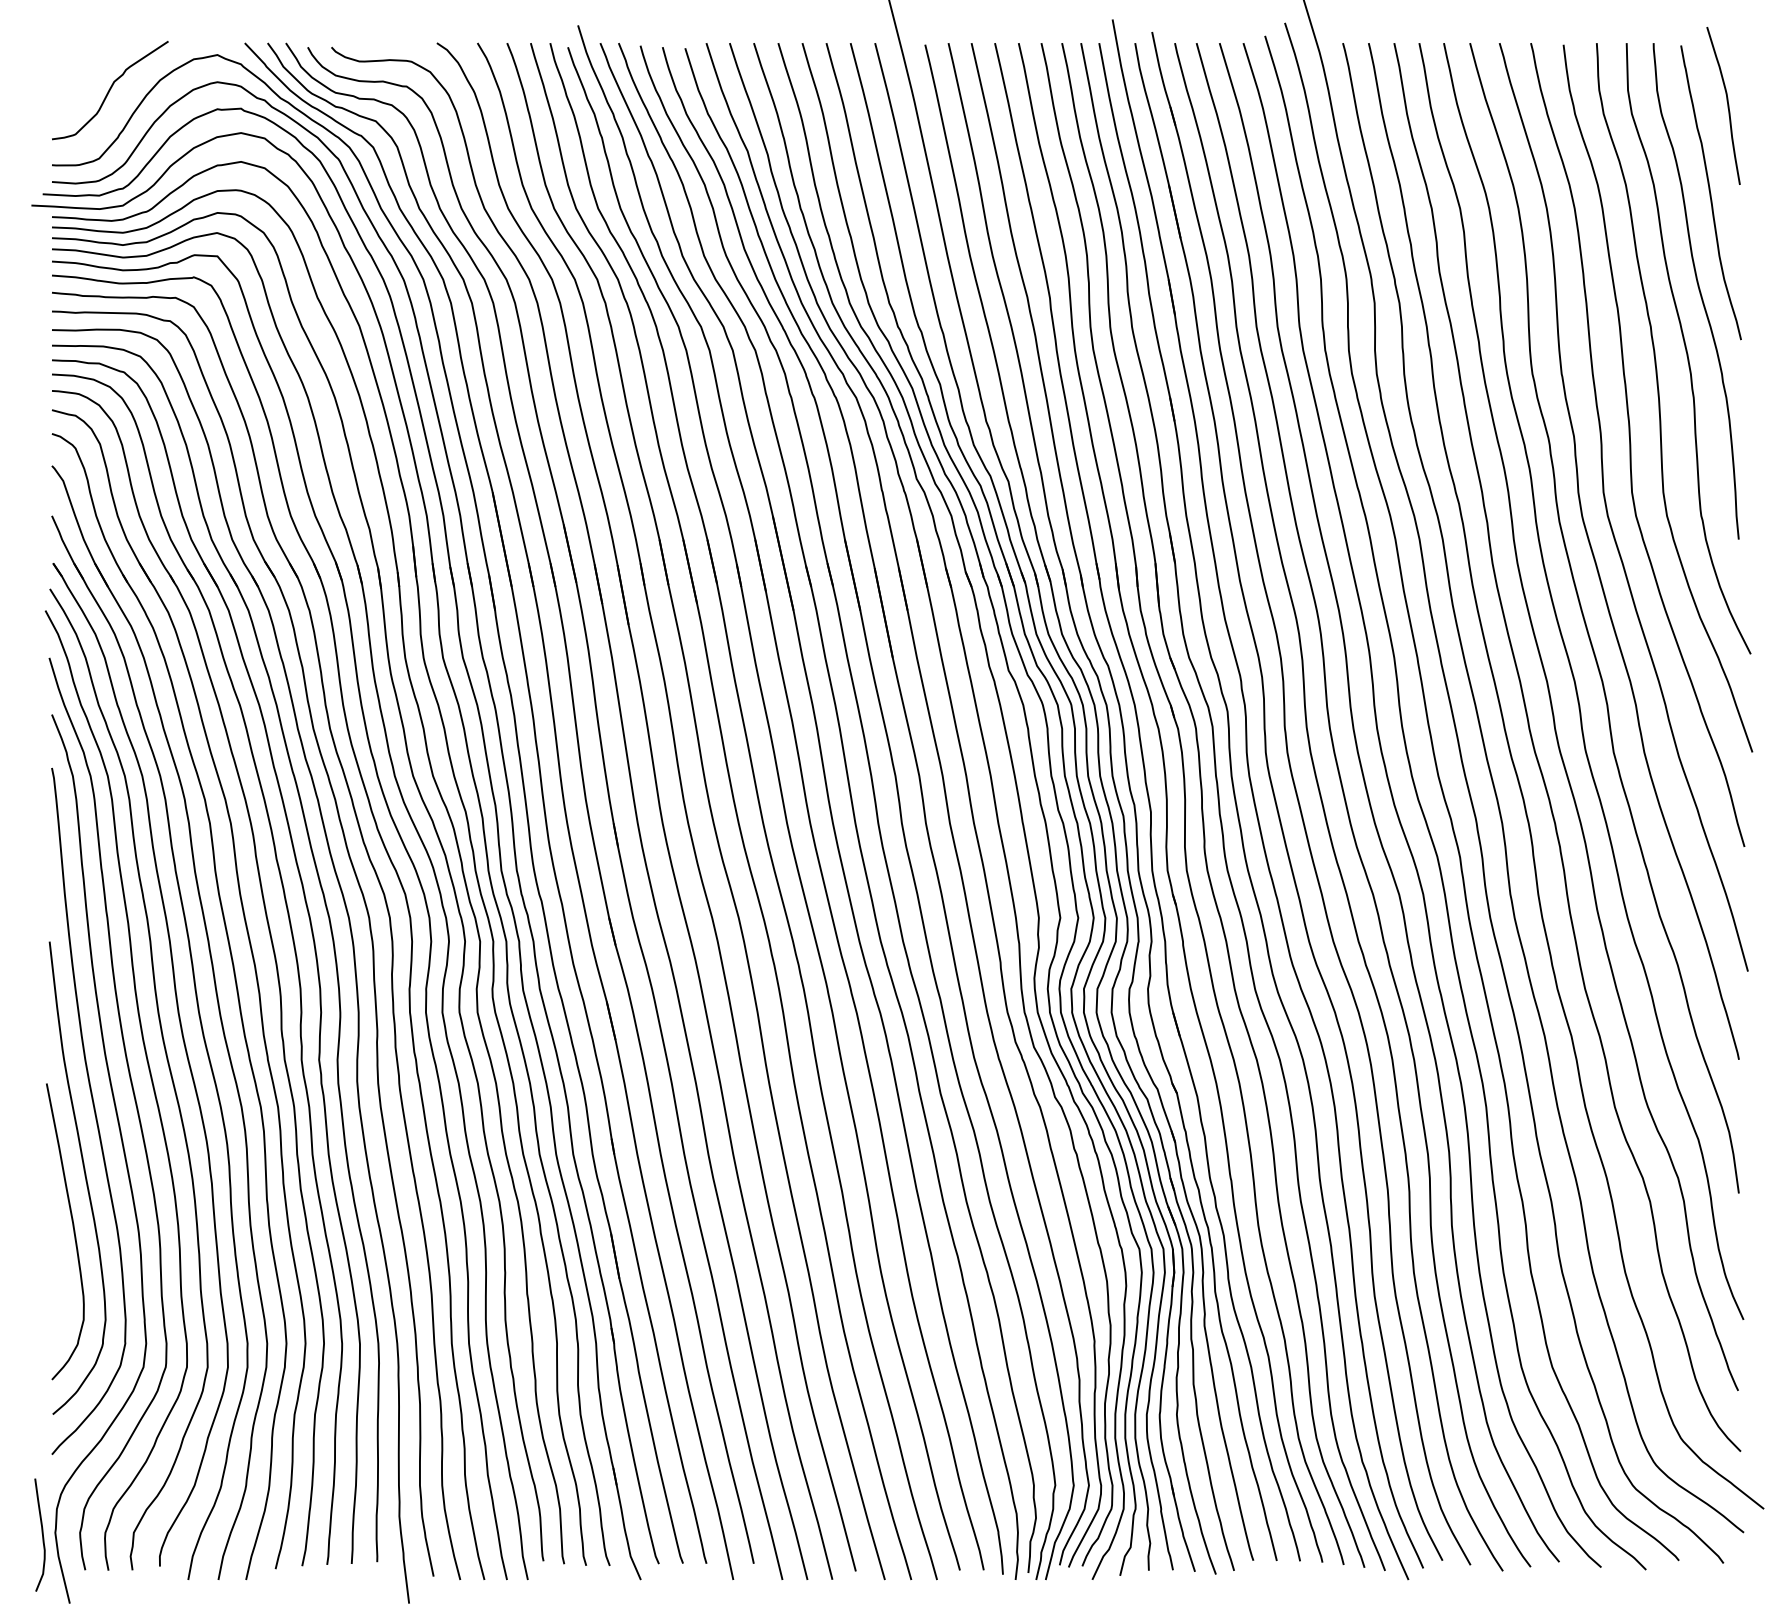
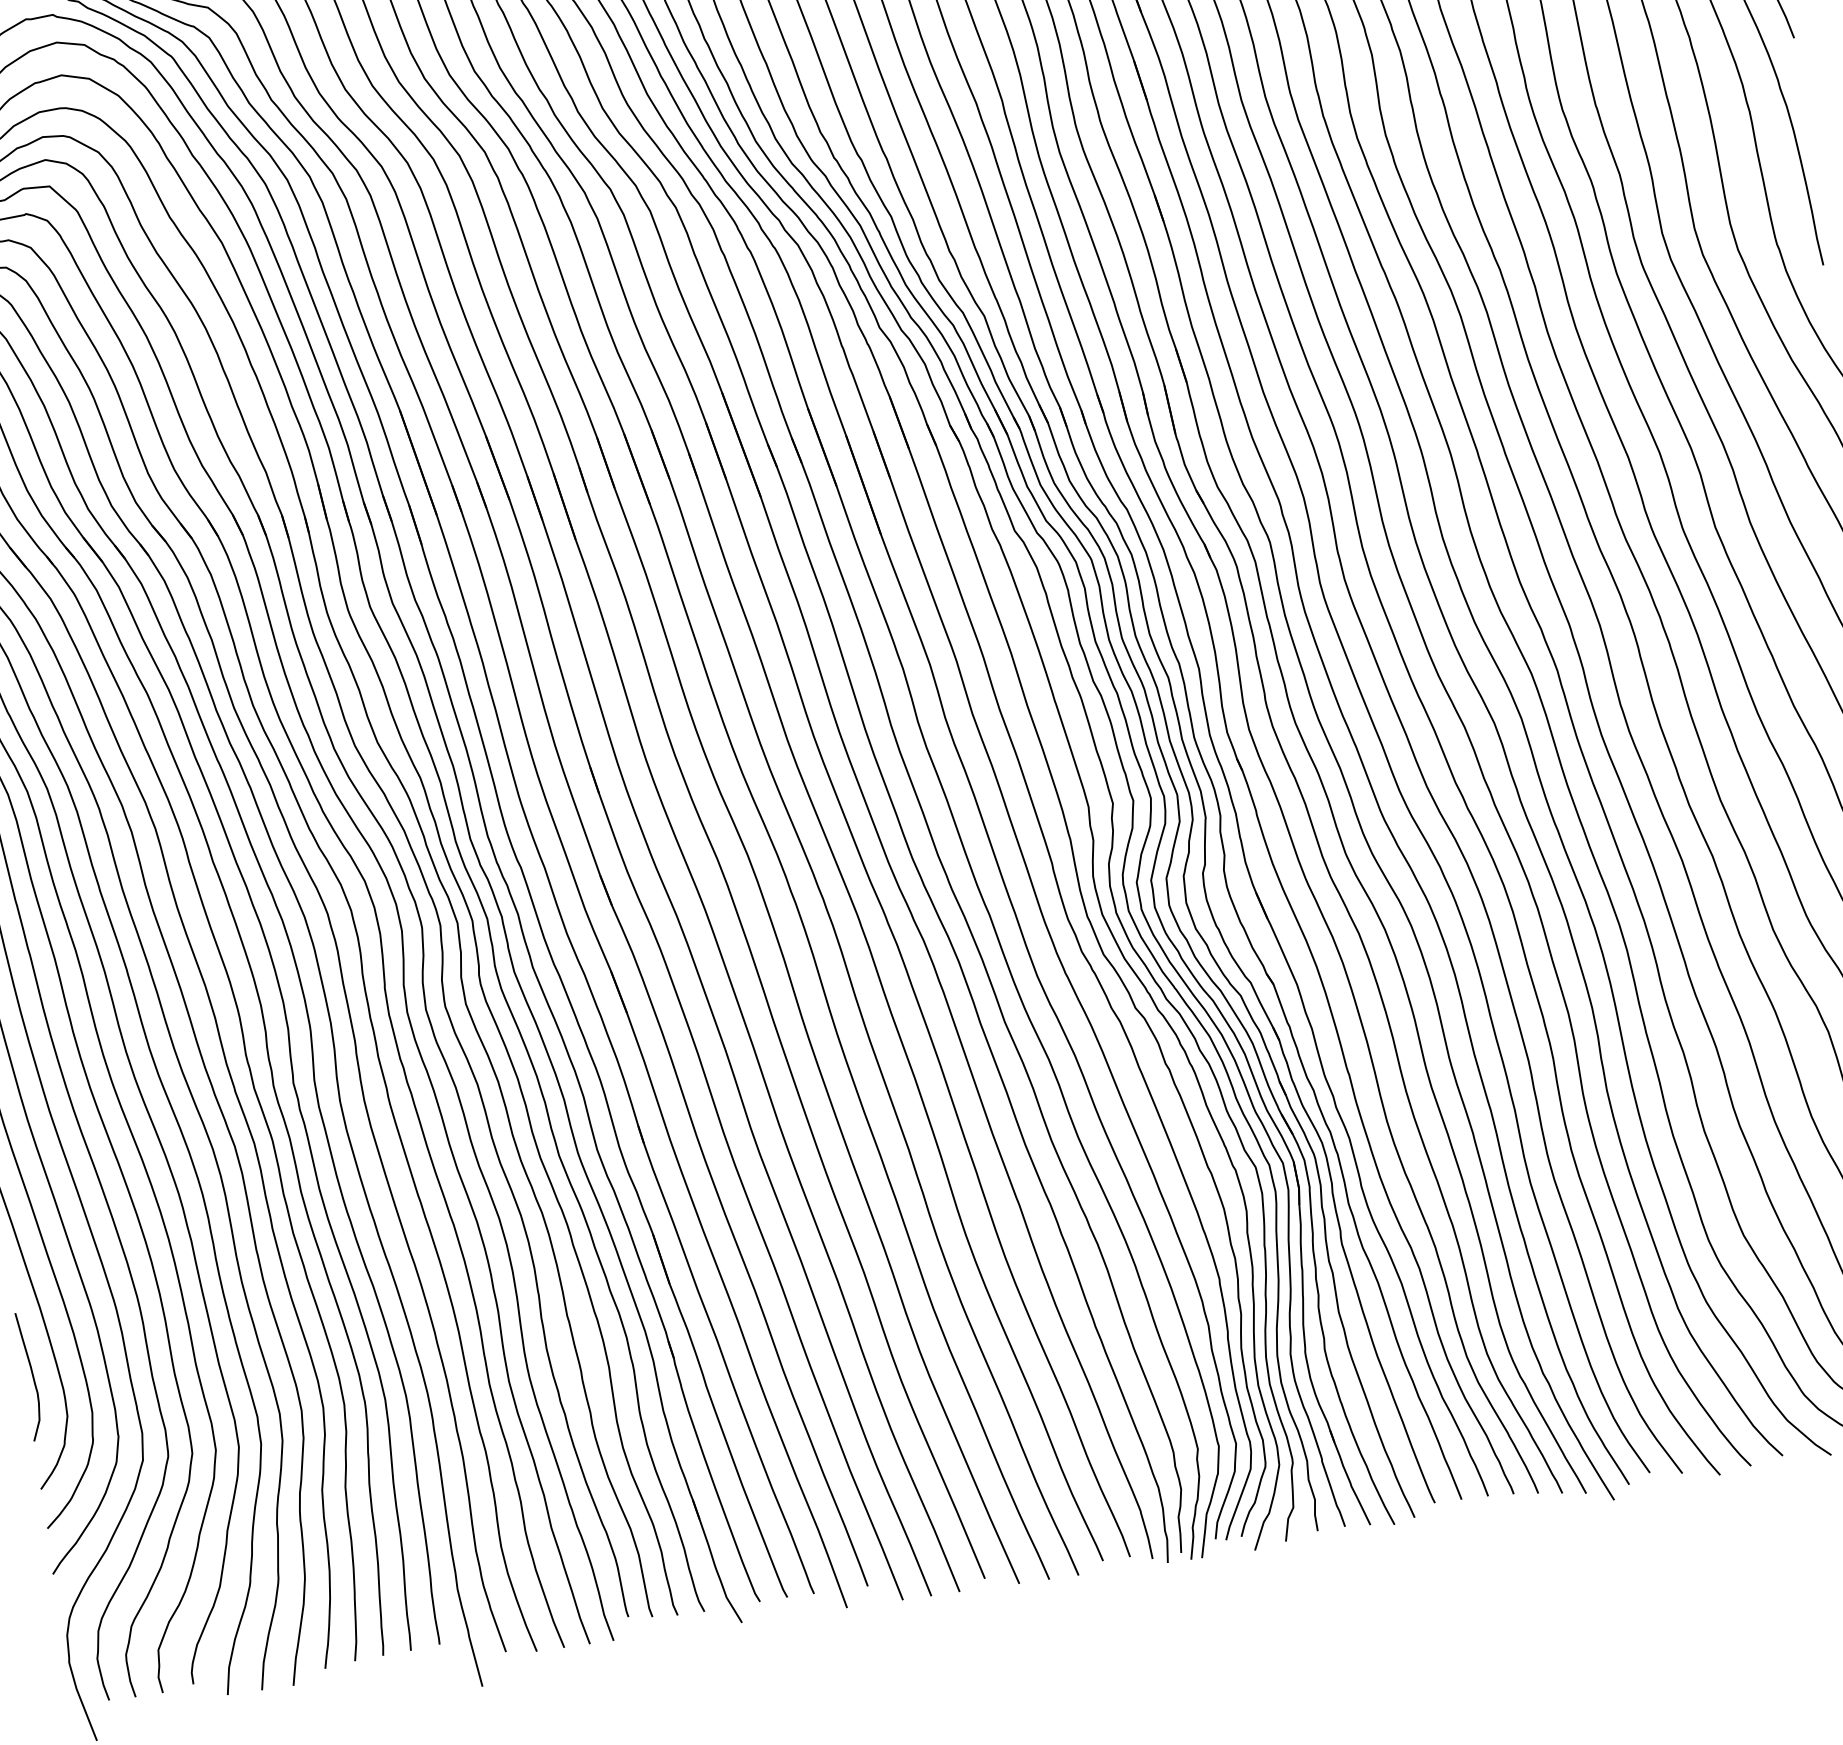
curve: (41, 1533) -> (31, 1374), moved

